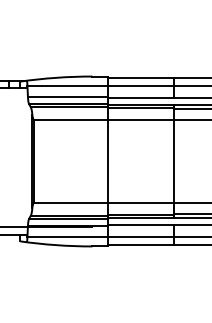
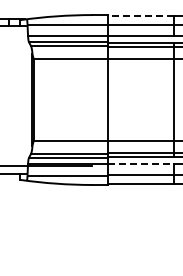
line: (140, 77) -> (140, 16), solid -> dashed
line: (140, 225) -> (140, 164), solid -> dashed

